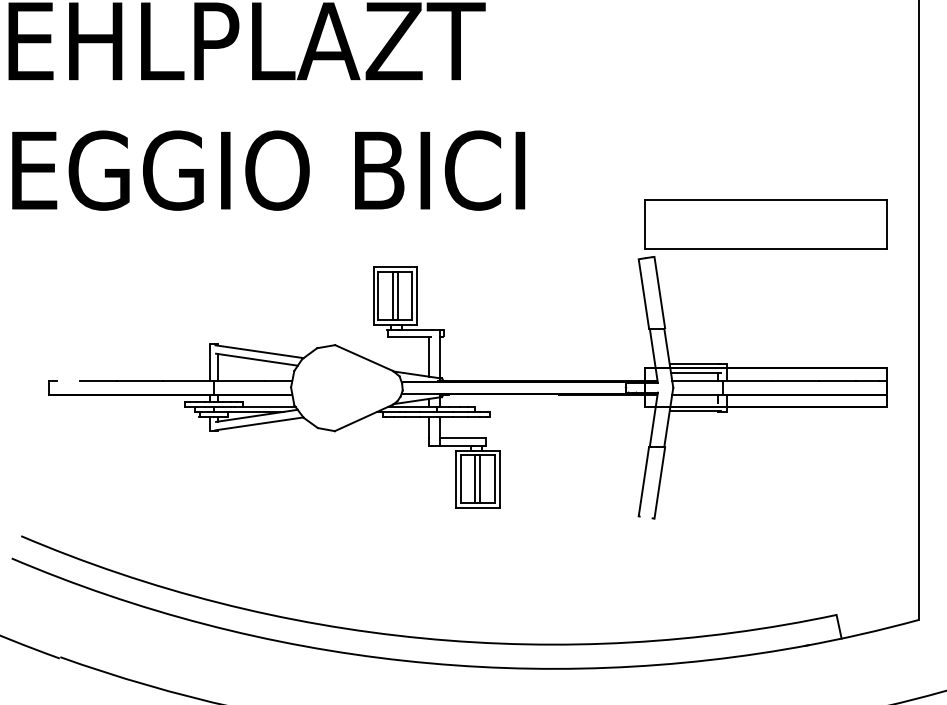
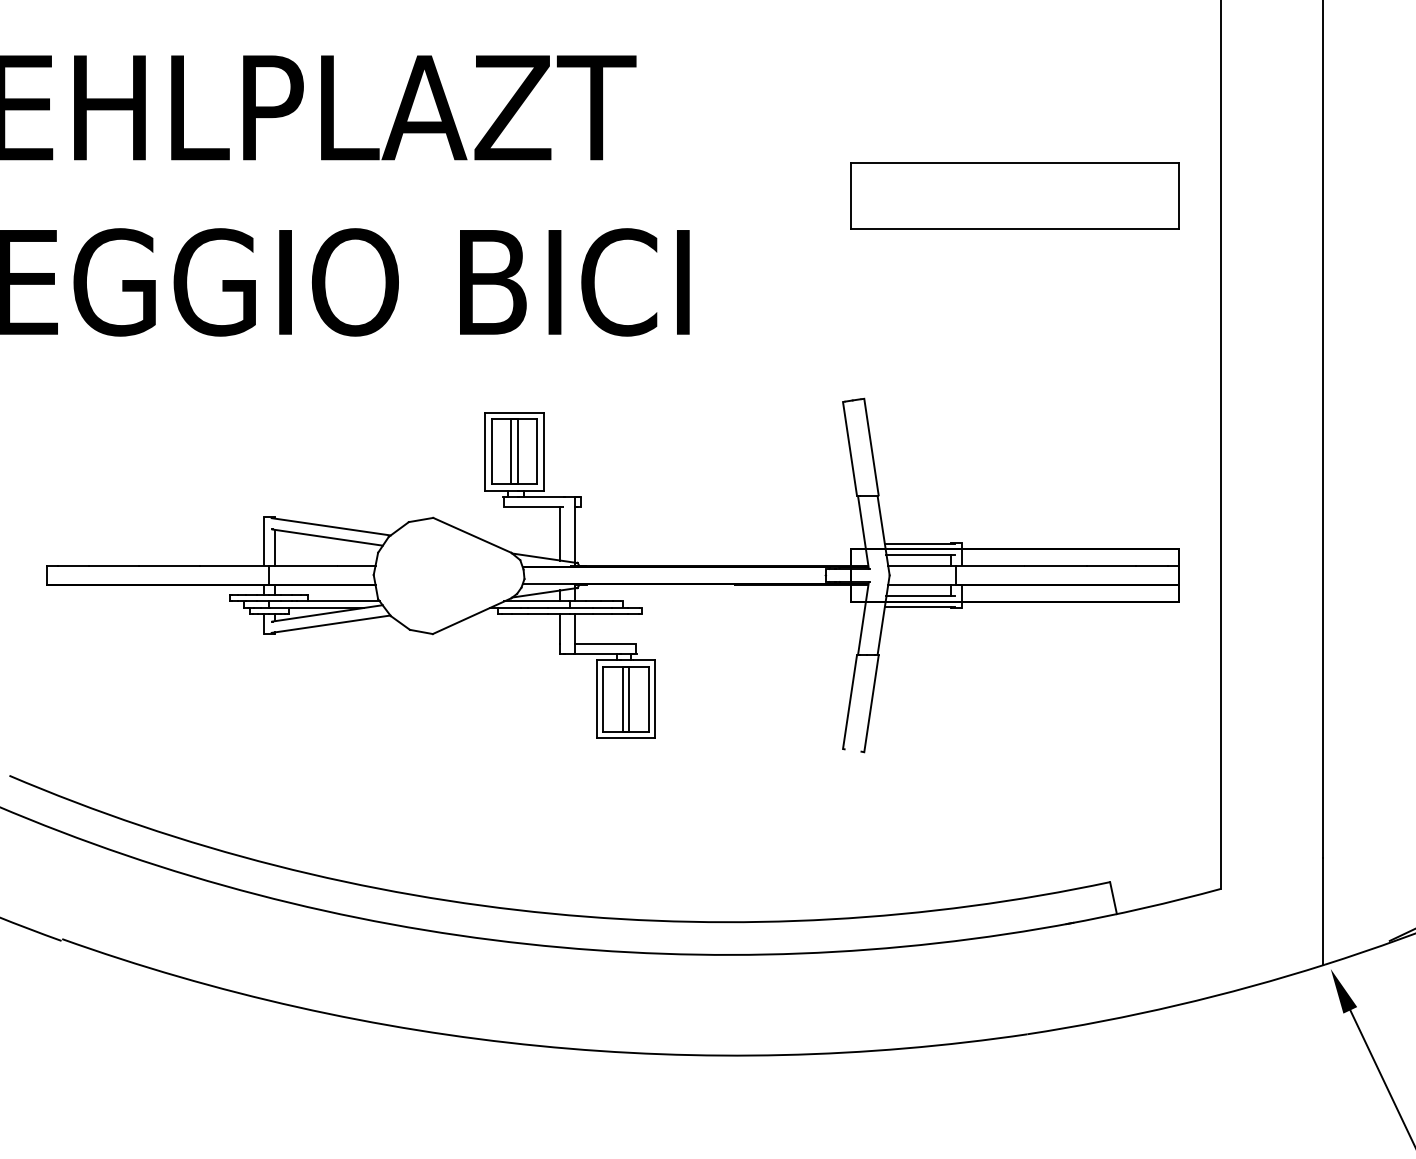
part: (765, 224) -> (1014, 195), moved
line: (68, 380) -> (73, 565), added
line: (696, 402) -> (920, 595), added

